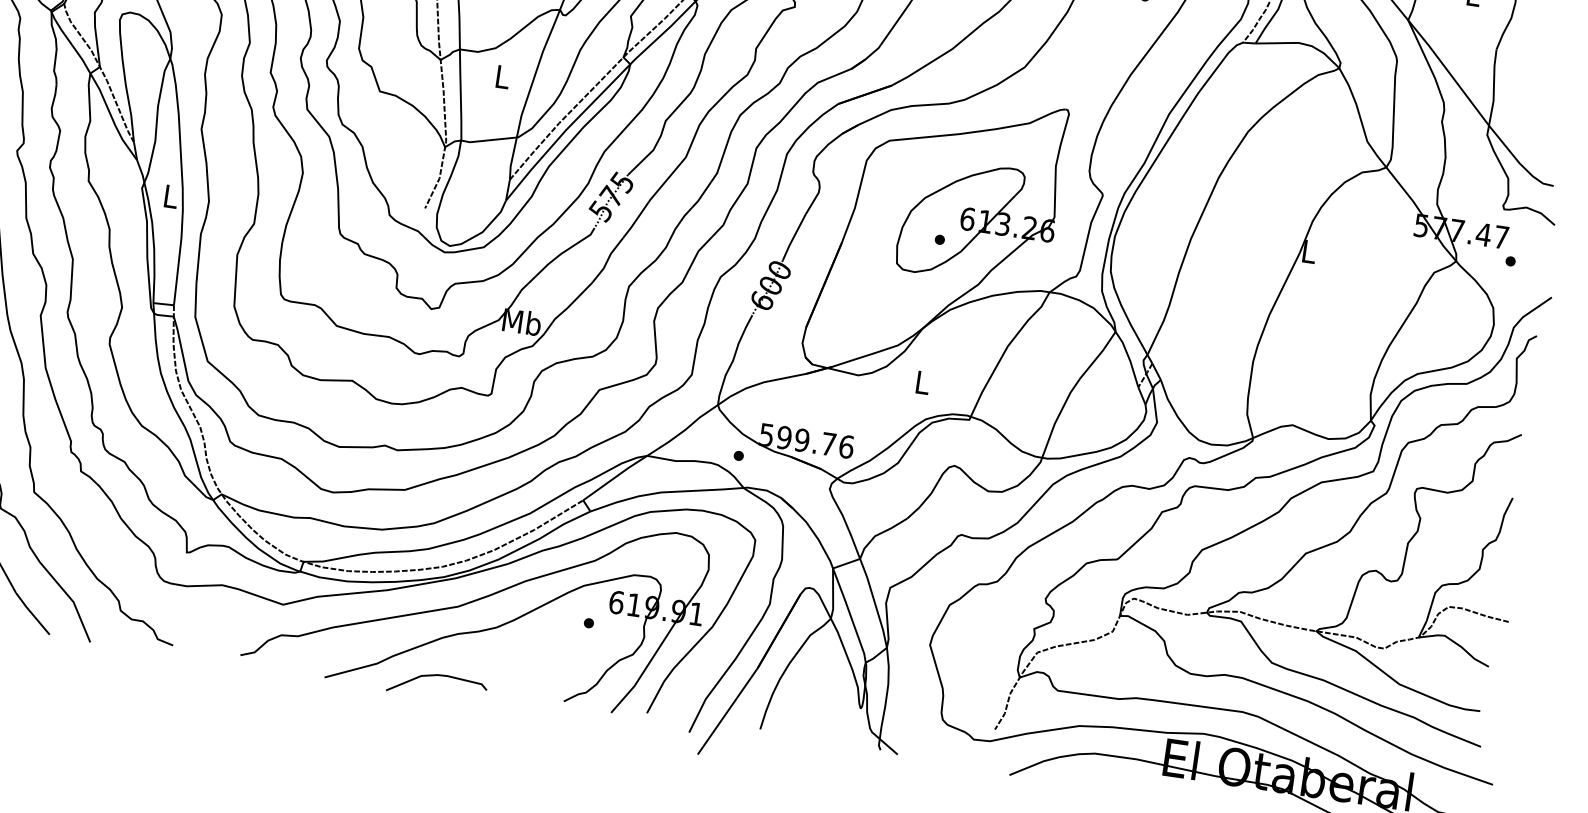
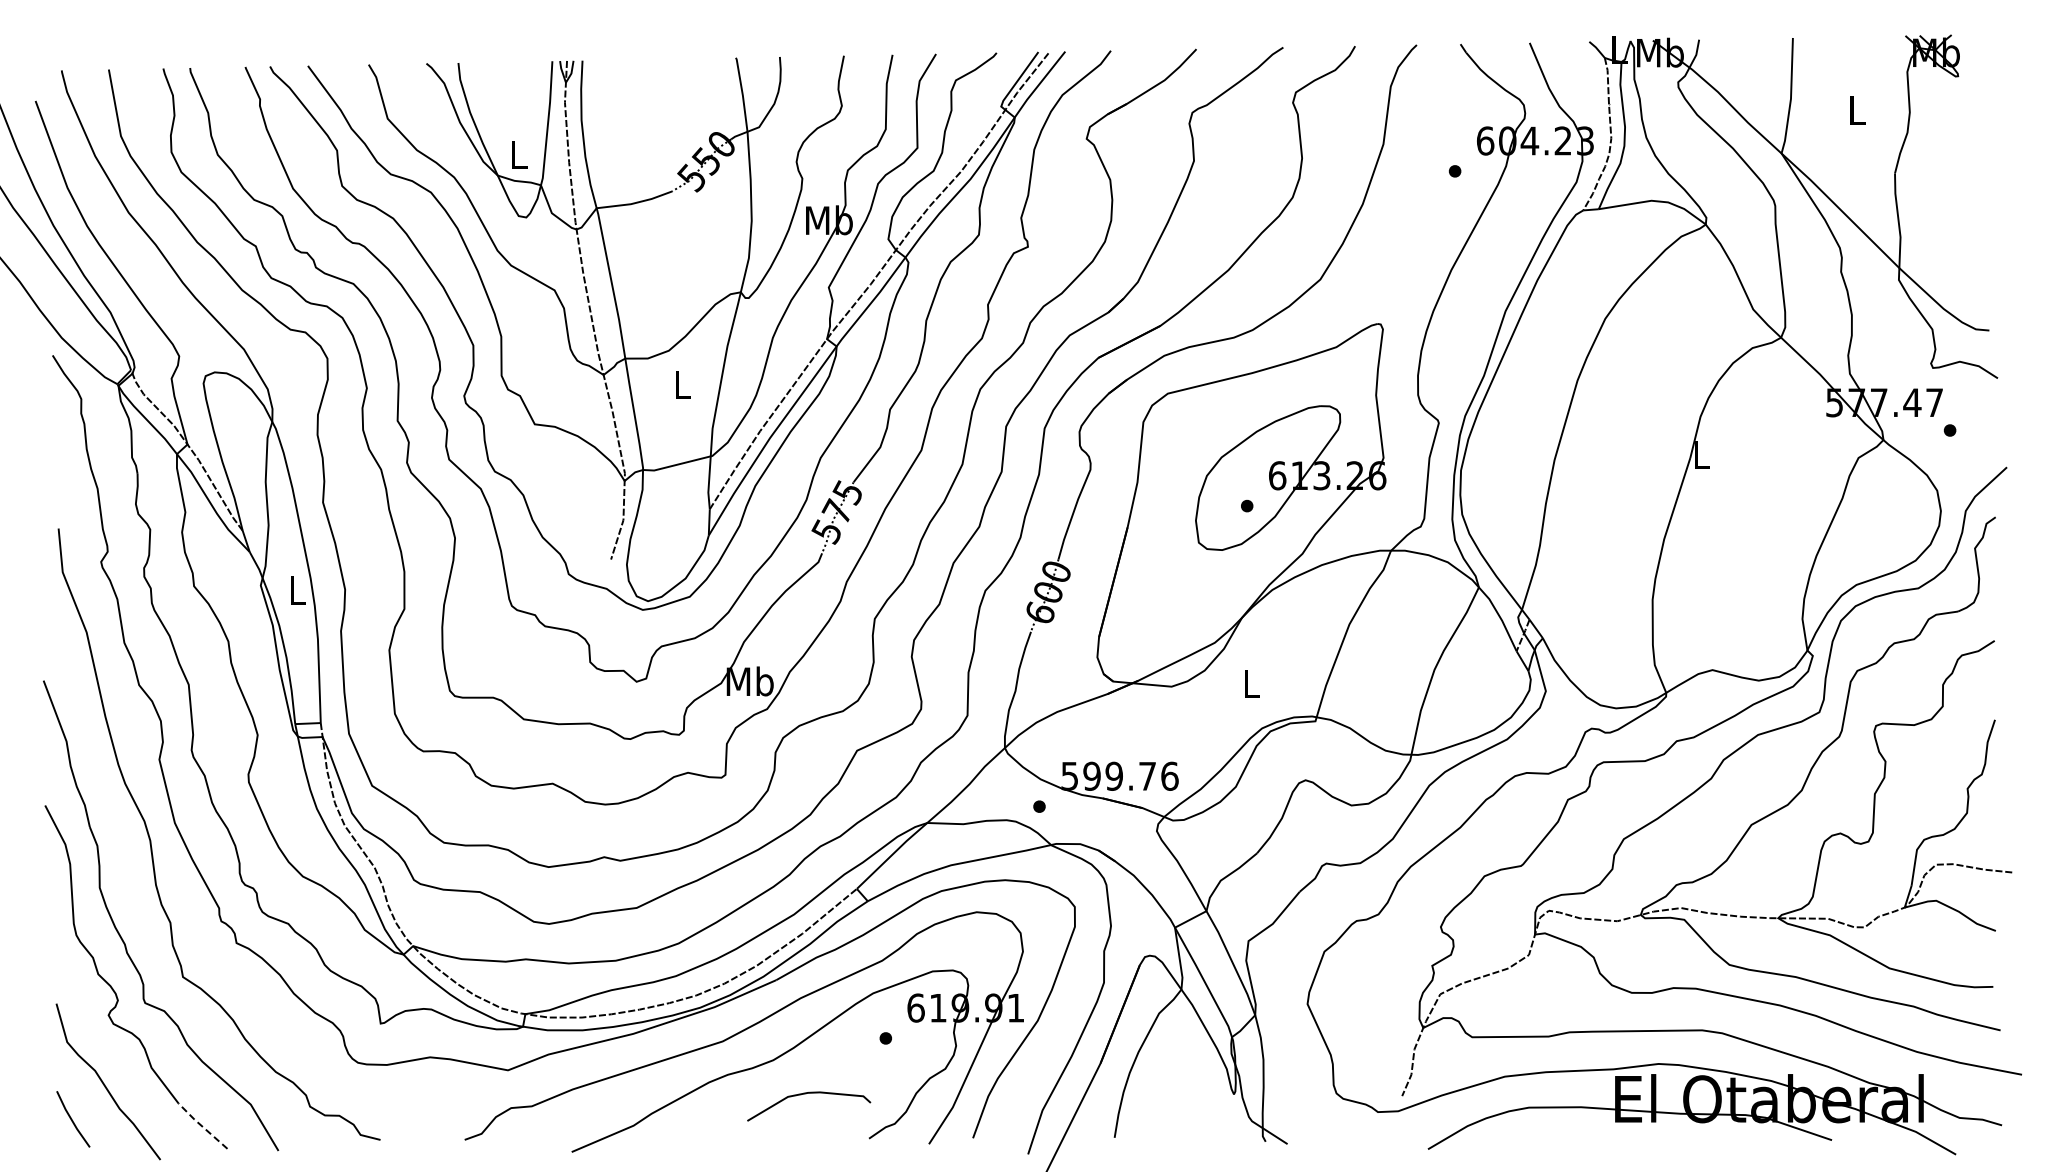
line: (31, 613) -> (201, 1125), solid -> dashed
curve: (436, 676) -> (806, 1094), moved

